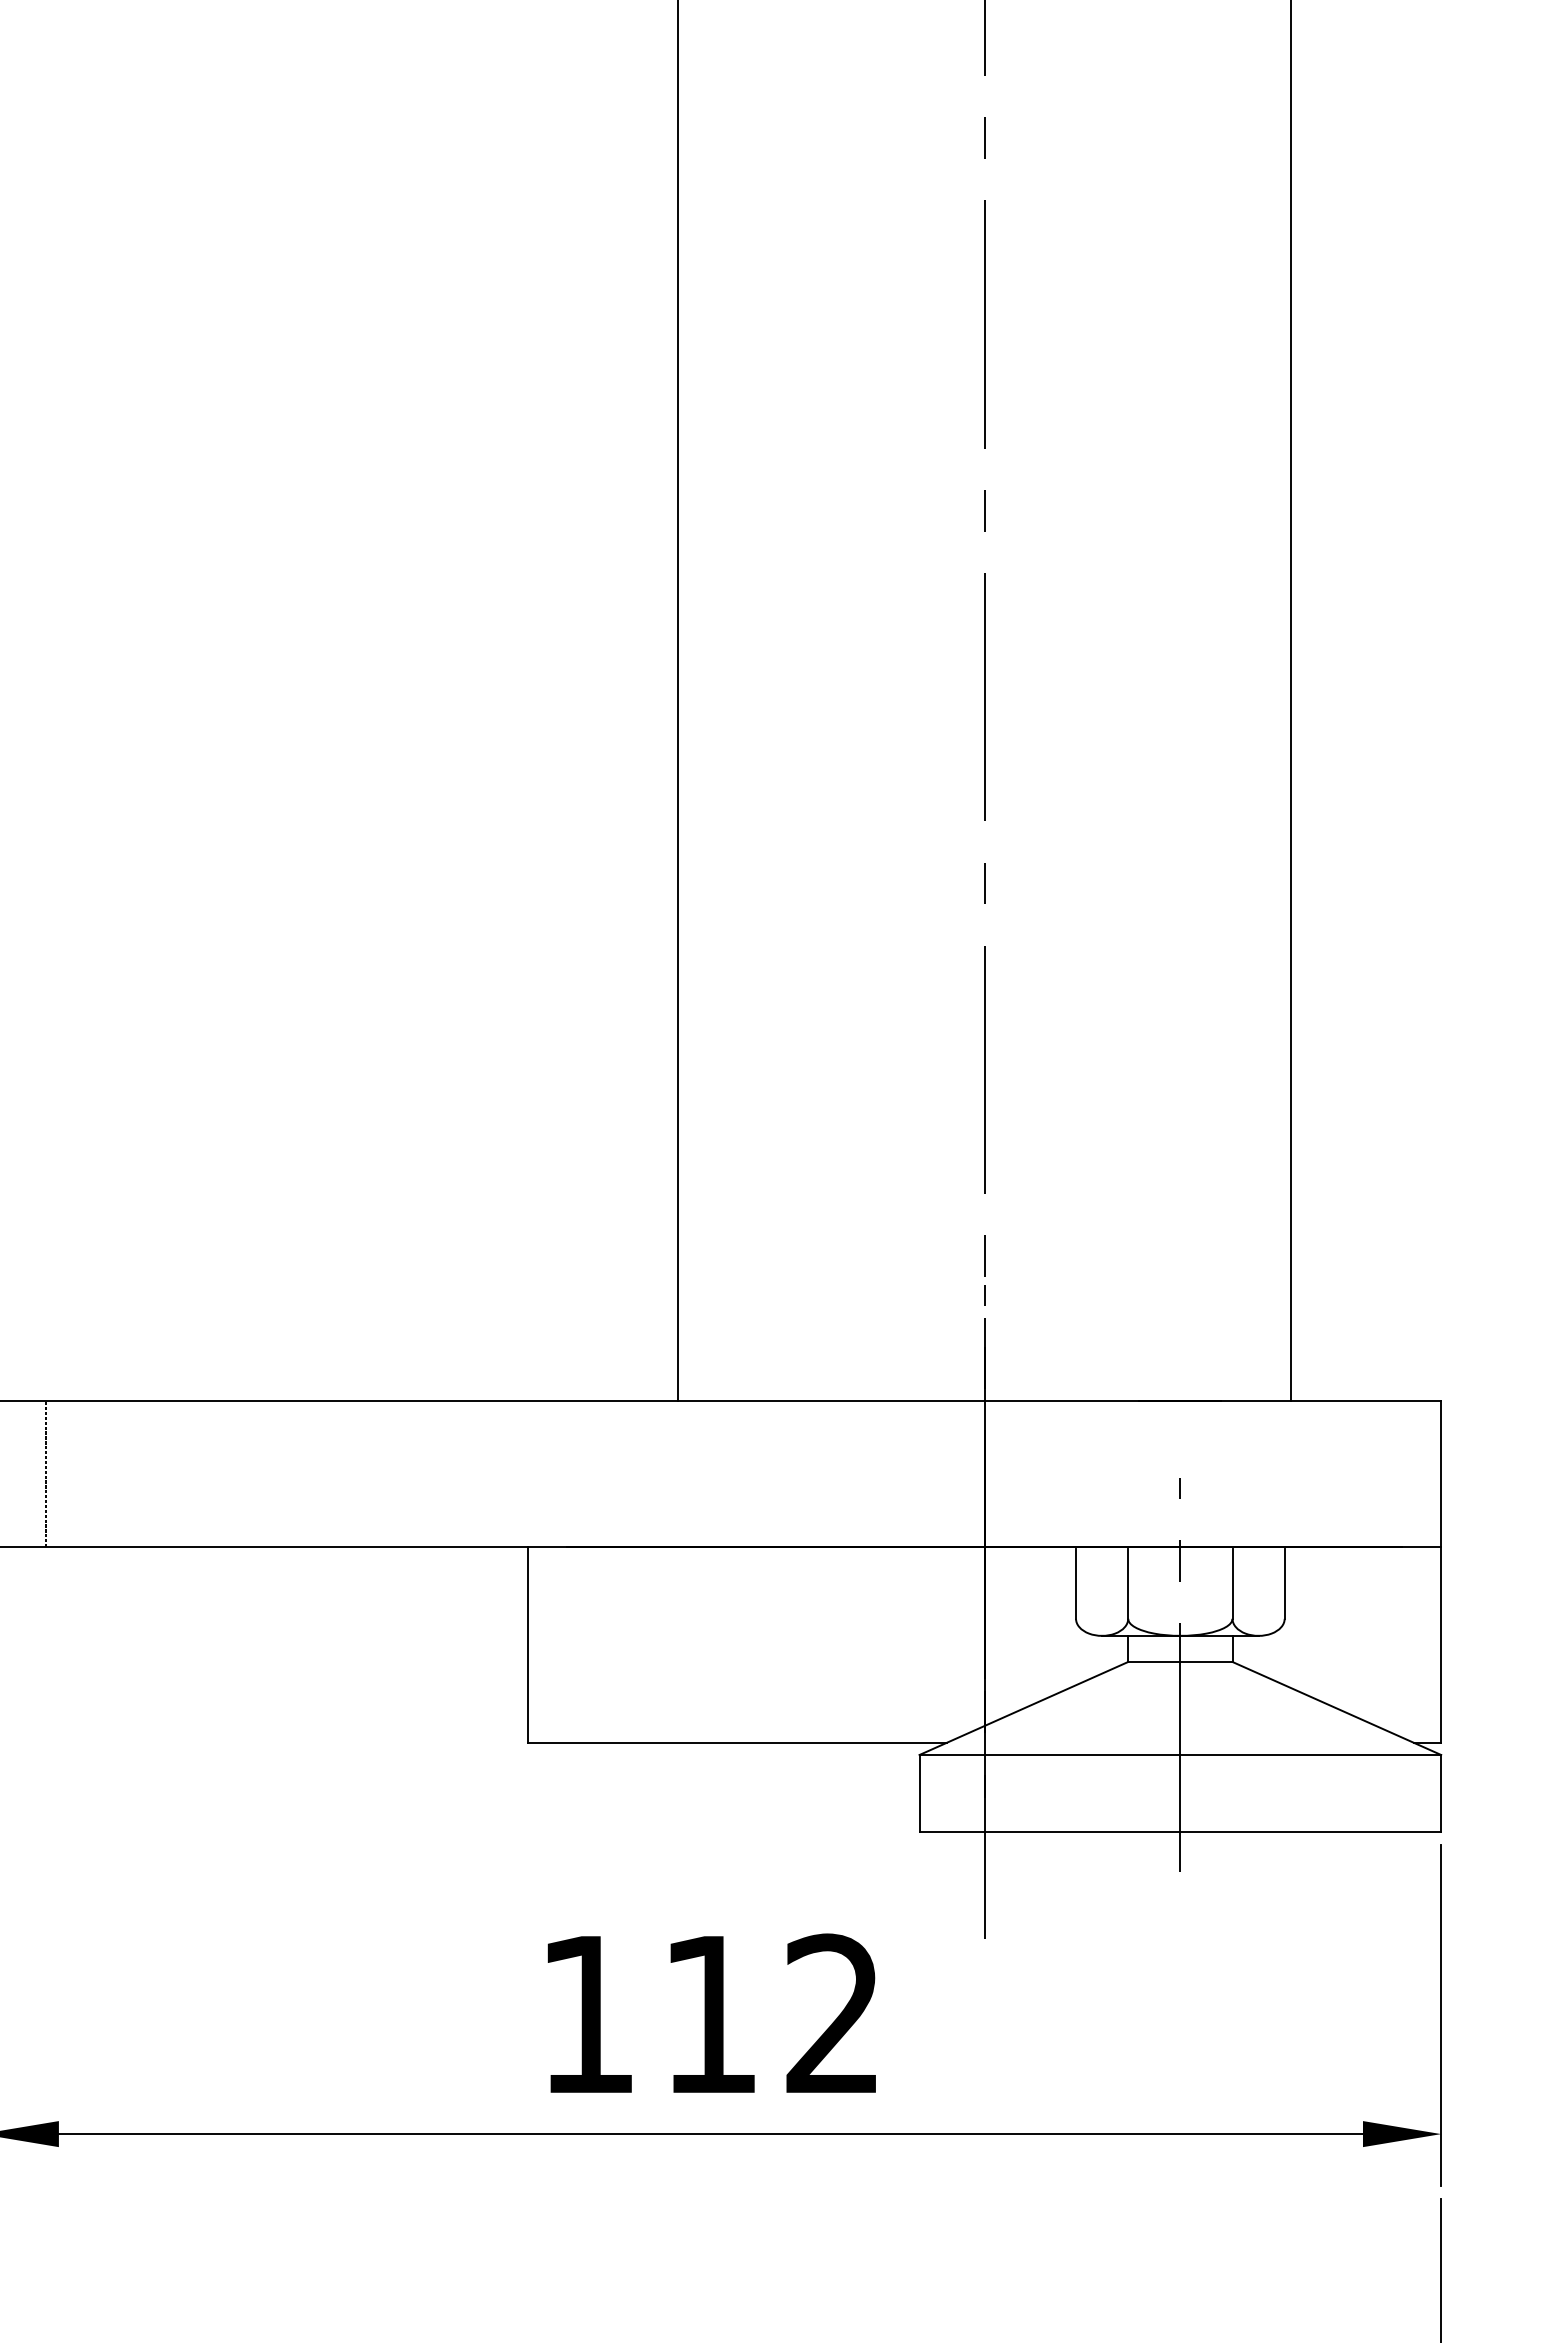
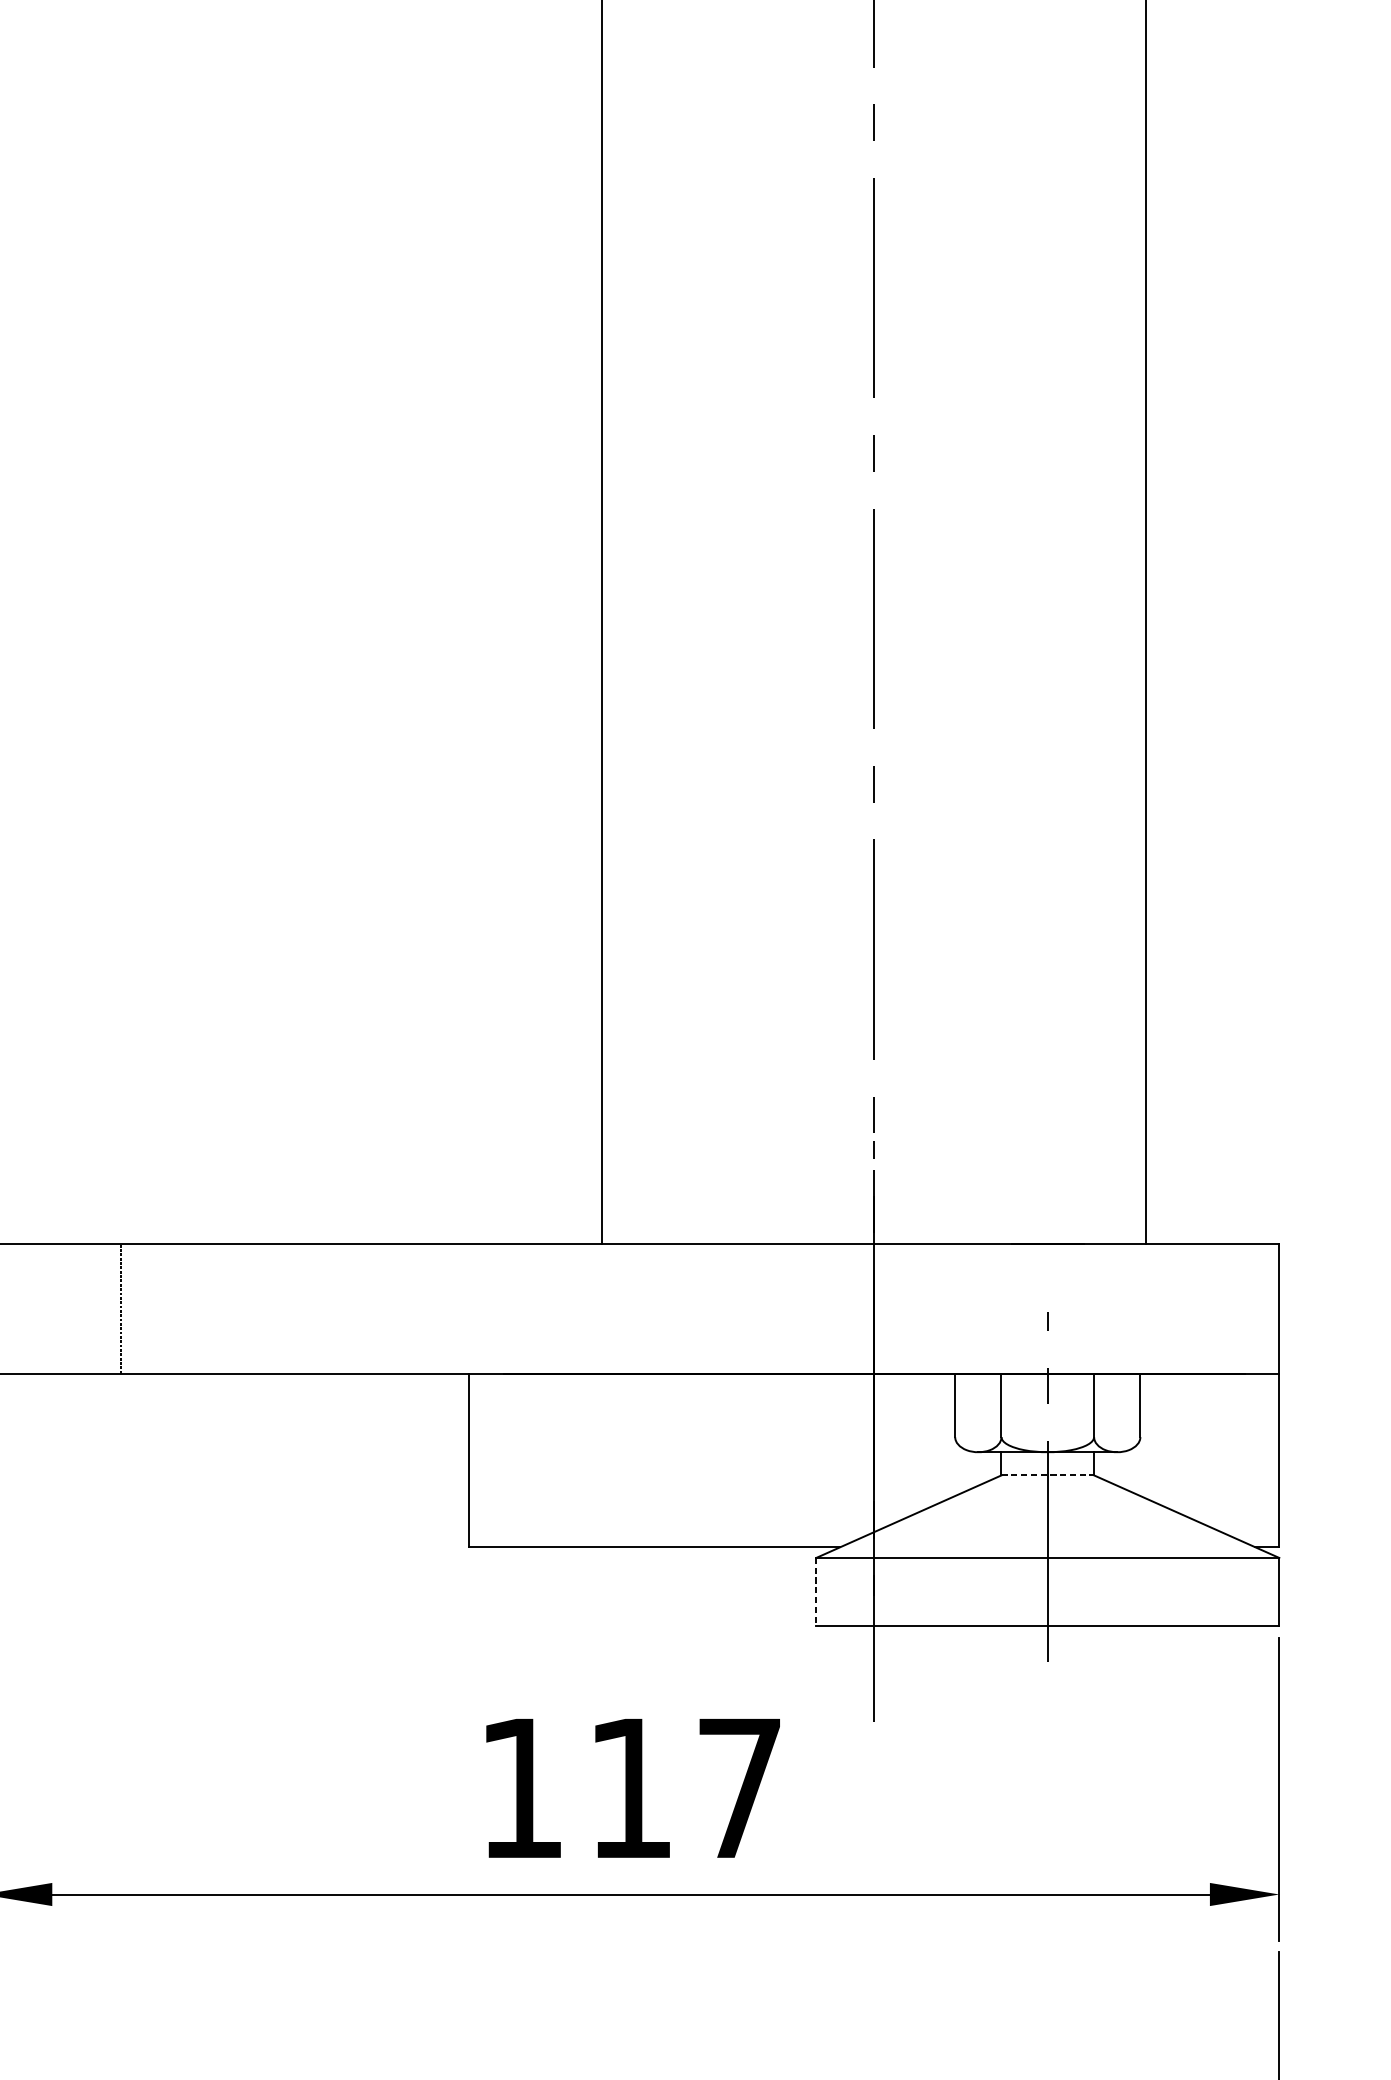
line: (45, 1474) -> (120, 1308), moved
line: (1180, 1661) -> (1047, 1474), solid -> dashed
line: (919, 1793) -> (816, 1592), solid -> dashed
text: (832, 2012) -> (738, 1786), 112 -> 117

